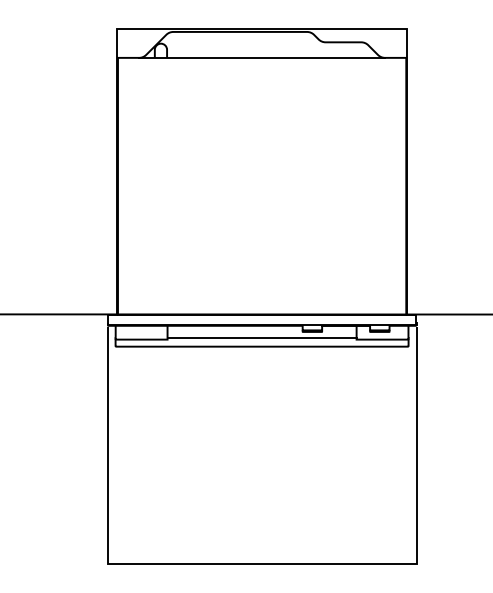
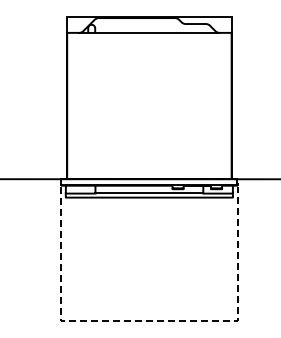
line: (262, 563) -> (149, 321), solid -> dashed

